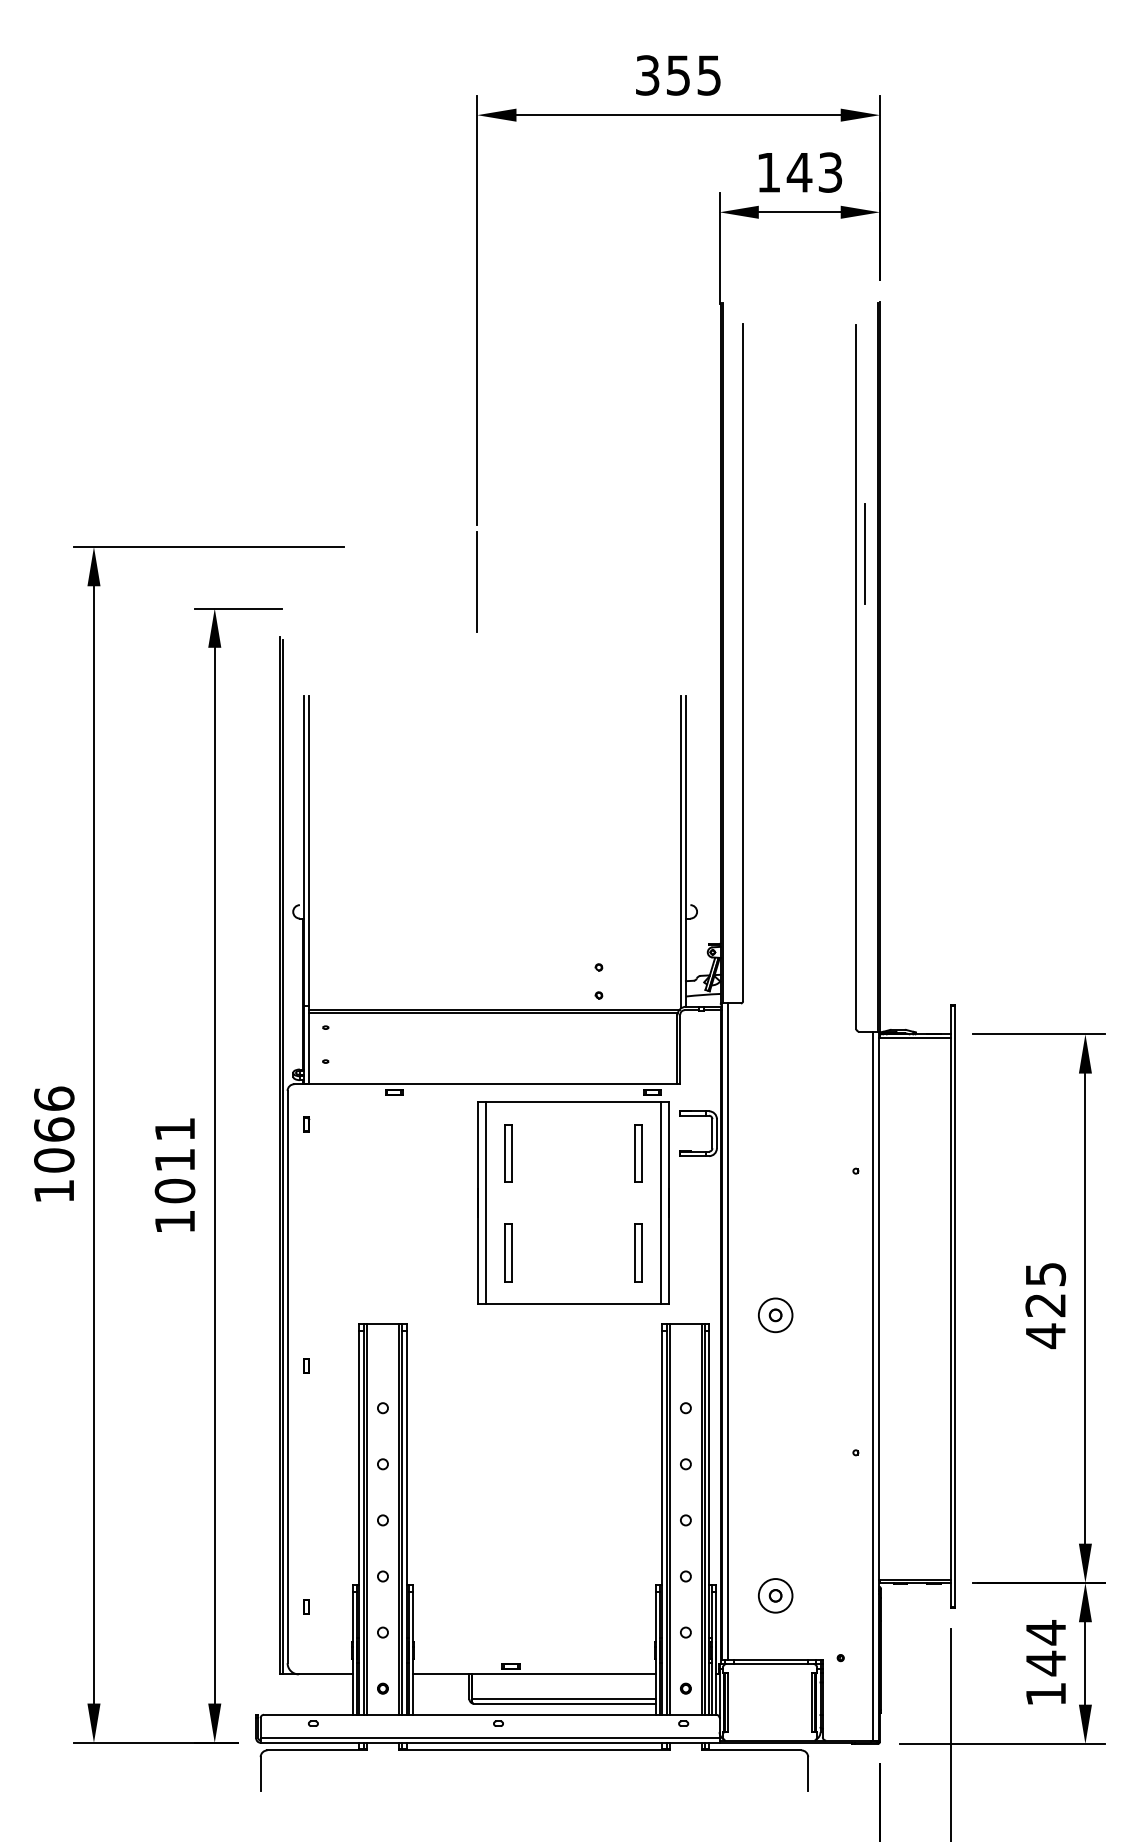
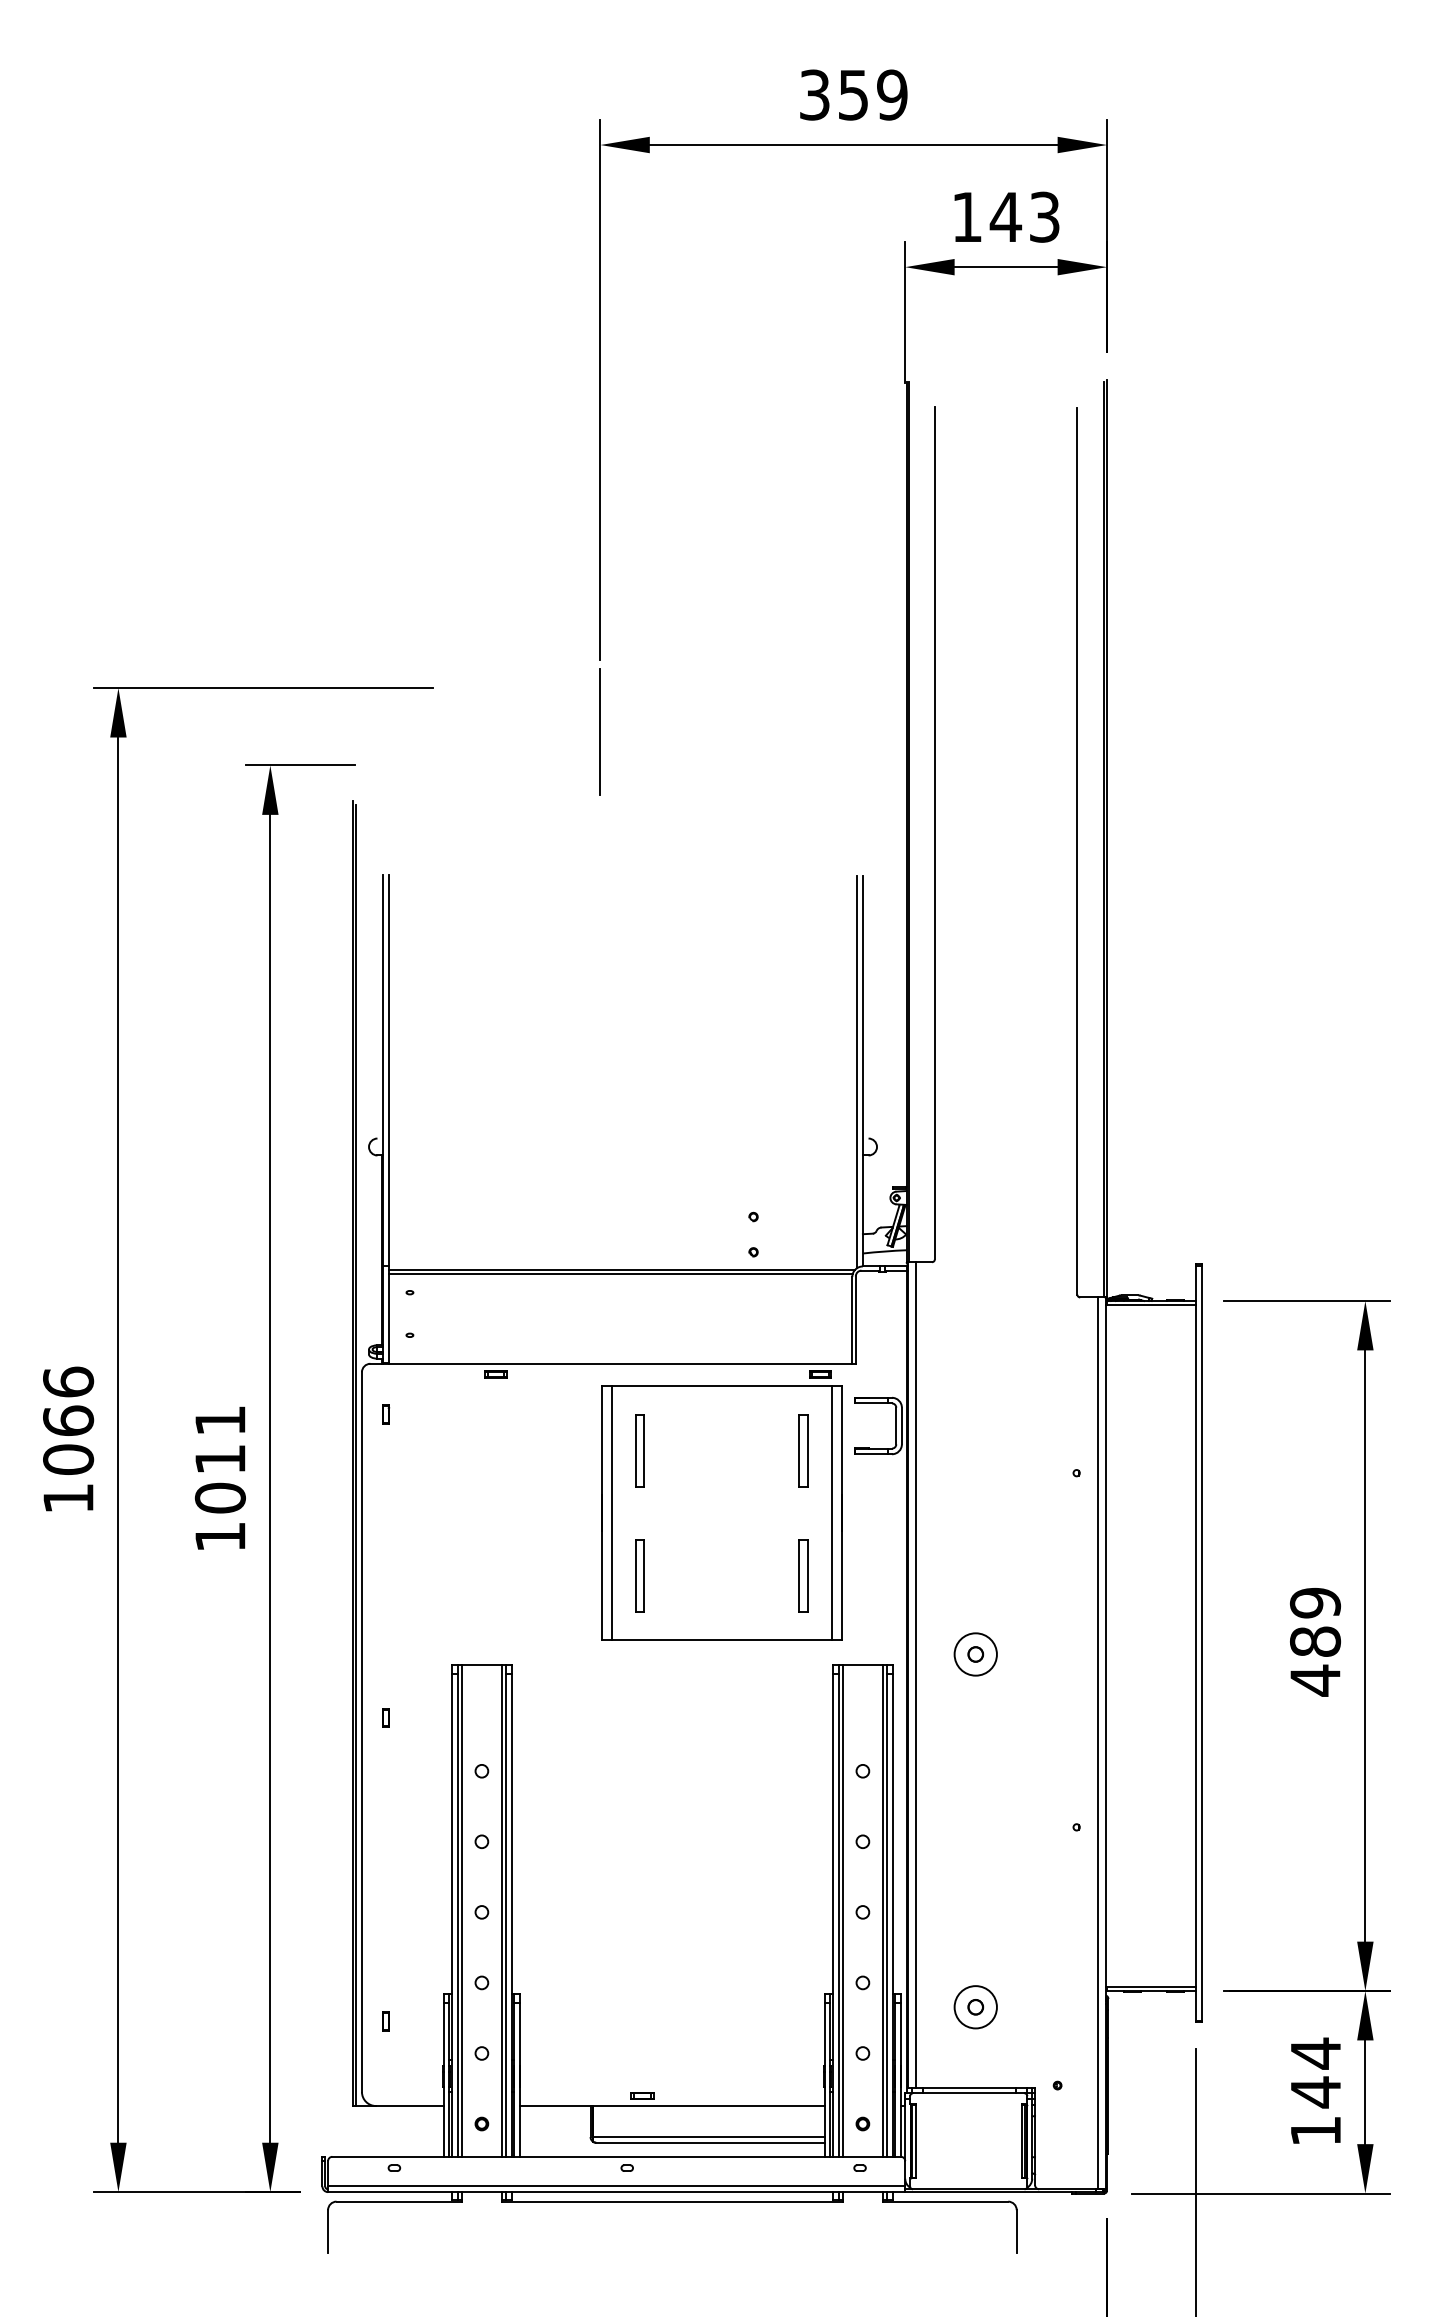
text: (709, 75) -> (892, 94), 355 -> 359
line: (864, 553) -> (1087, 696), removed
text: (1045, 1289) -> (1315, 1621), 425 -> 489

